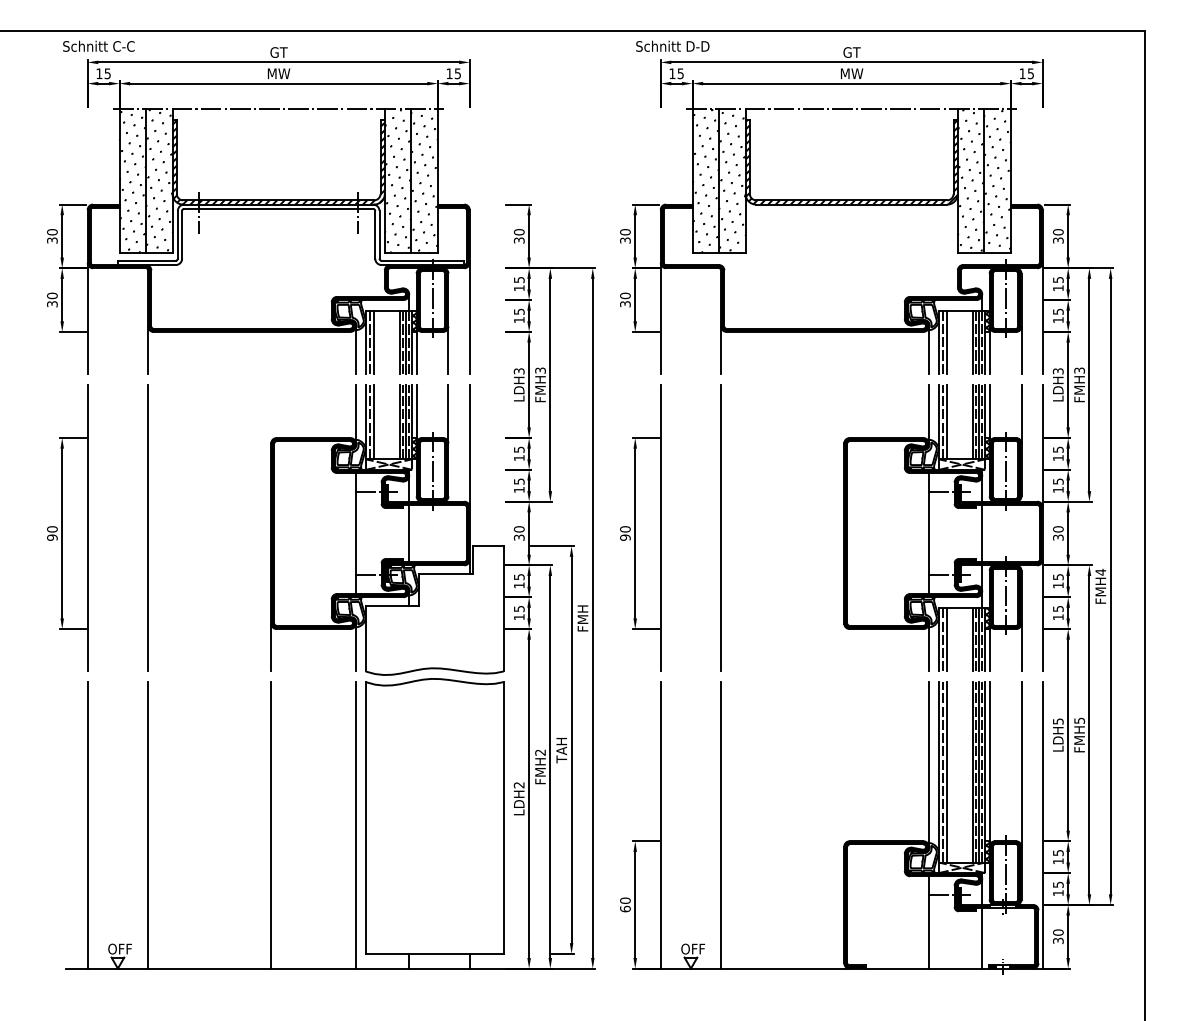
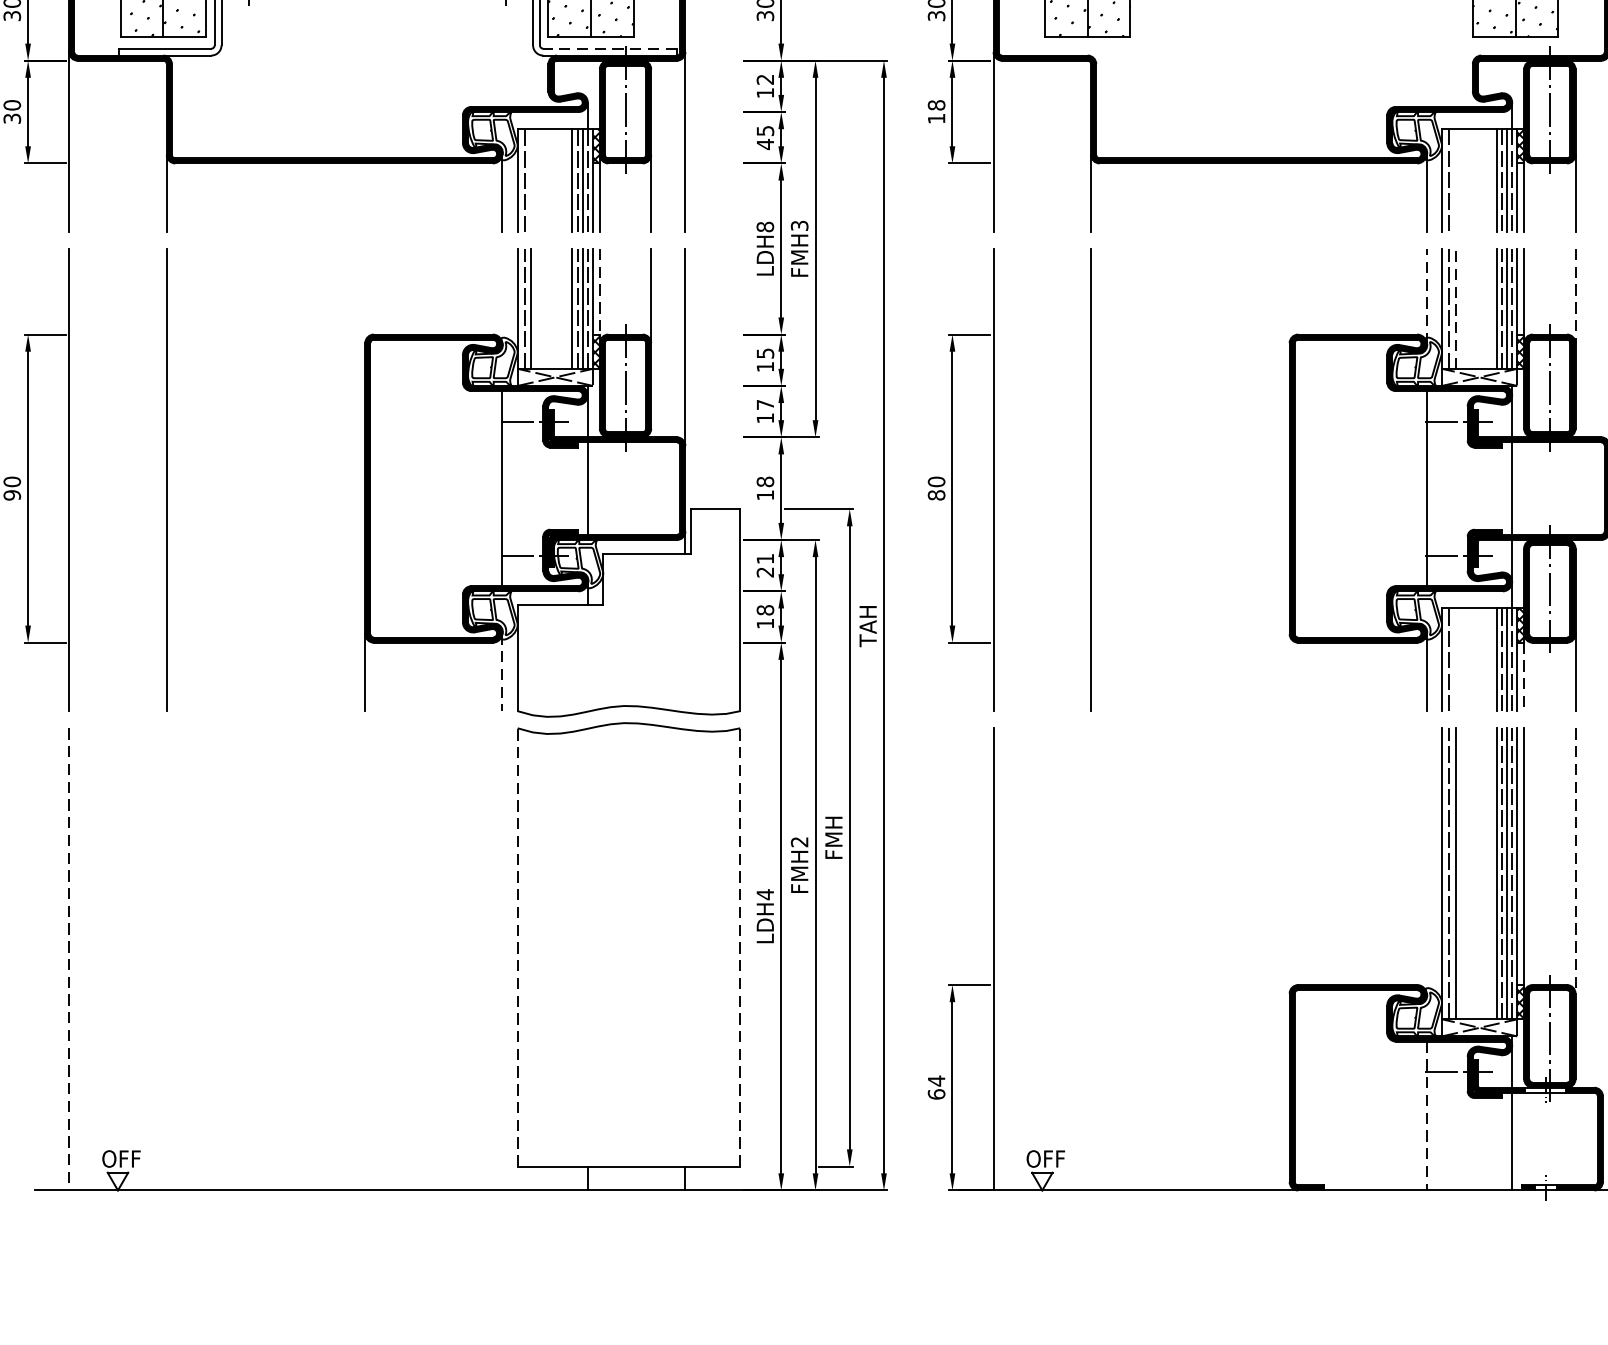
line: (422, 260) -> (609, 48), solid -> dashed
text: (518, 280) -> (764, 80), 15 -> 12
text: (625, 299) -> (936, 111), 30 -> 18
text: (519, 319) -> (765, 143), 15 -> 45
line: (374, 342) -> (531, 180), removed
line: (947, 342) -> (1456, 180), removed
text: (518, 371) -> (764, 227), LDH3 -> LDH8
line: (416, 411) -> (599, 291), solid -> dashed
line: (356, 413) -> (502, 295), removed
line: (929, 413) -> (1427, 295), solid -> dashed
line: (1021, 414) -> (1575, 296), solid -> dashed
line: (947, 421) -> (1456, 307), solid -> dashed
text: (519, 481) -> (765, 404), 15 -> 17
text: (518, 533) -> (764, 488), 30 -> 18
text: (625, 537) -> (936, 495), 90 -> 80
text: (518, 581) -> (764, 566), 15 -> 21
text: (518, 608) -> (764, 609), 15 -> 18
text: (582, 618) -> (867, 625), FMH -> TAH
line: (947, 639) -> (1456, 659), removed
line: (356, 647) -> (502, 672), solid -> dashed
line: (989, 650) -> (1523, 677), solid -> dashed
text: (561, 750) -> (833, 838), TAH -> FMH
line: (929, 764) -> (1427, 861), removed
line: (1021, 764) -> (1575, 861), solid -> dashed
text: (518, 784) -> (764, 893), LDH2 -> LDH4
line: (365, 817) -> (517, 946), solid -> dashed
line: (503, 817) -> (739, 946), solid -> dashed
line: (87, 825) -> (68, 959), solid -> dashed
line: (148, 825) -> (167, 959), removed
line: (271, 825) -> (365, 959), removed
line: (356, 825) -> (502, 959), removed
line: (721, 825) -> (1091, 959), removed
text: (625, 900) -> (936, 1080), 60 -> 64
line: (929, 922) -> (1427, 1116), solid -> dashed

